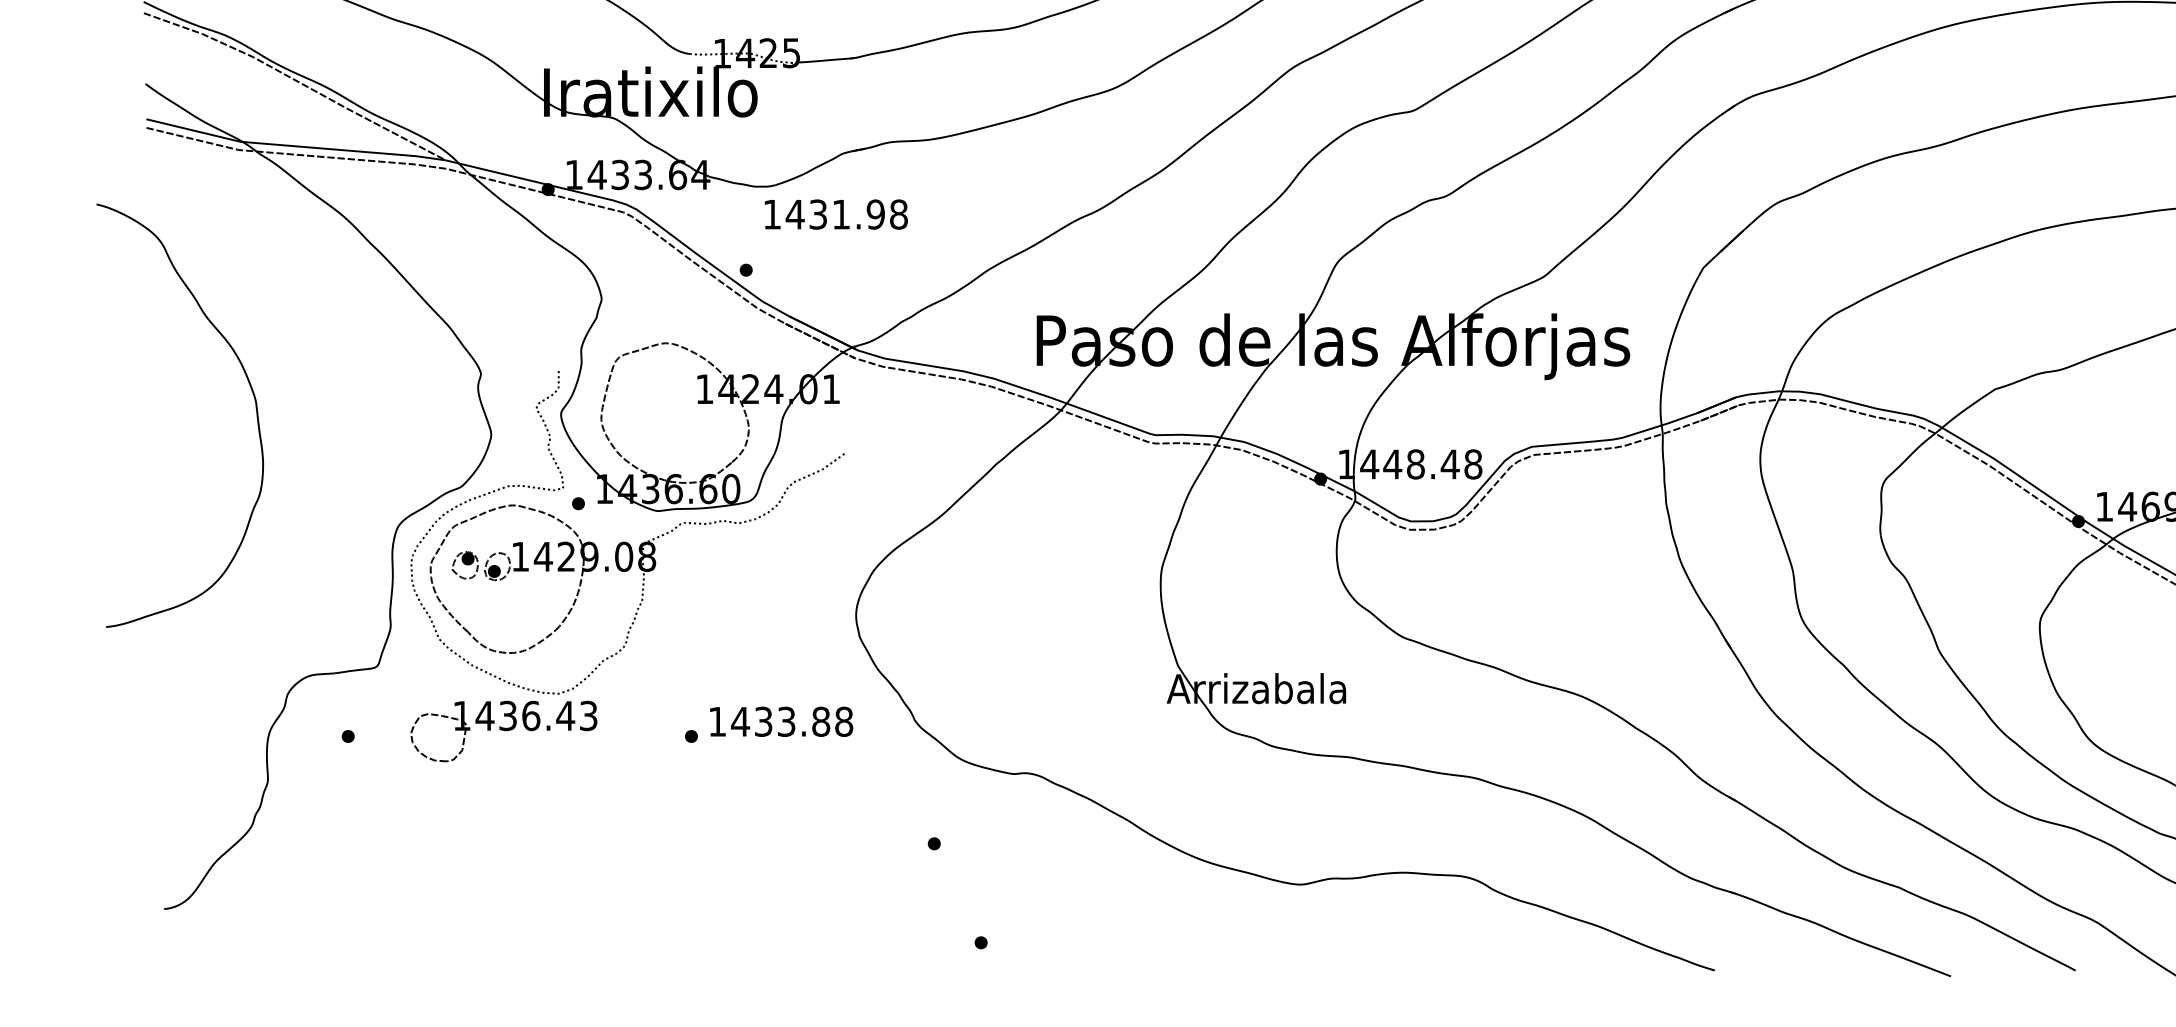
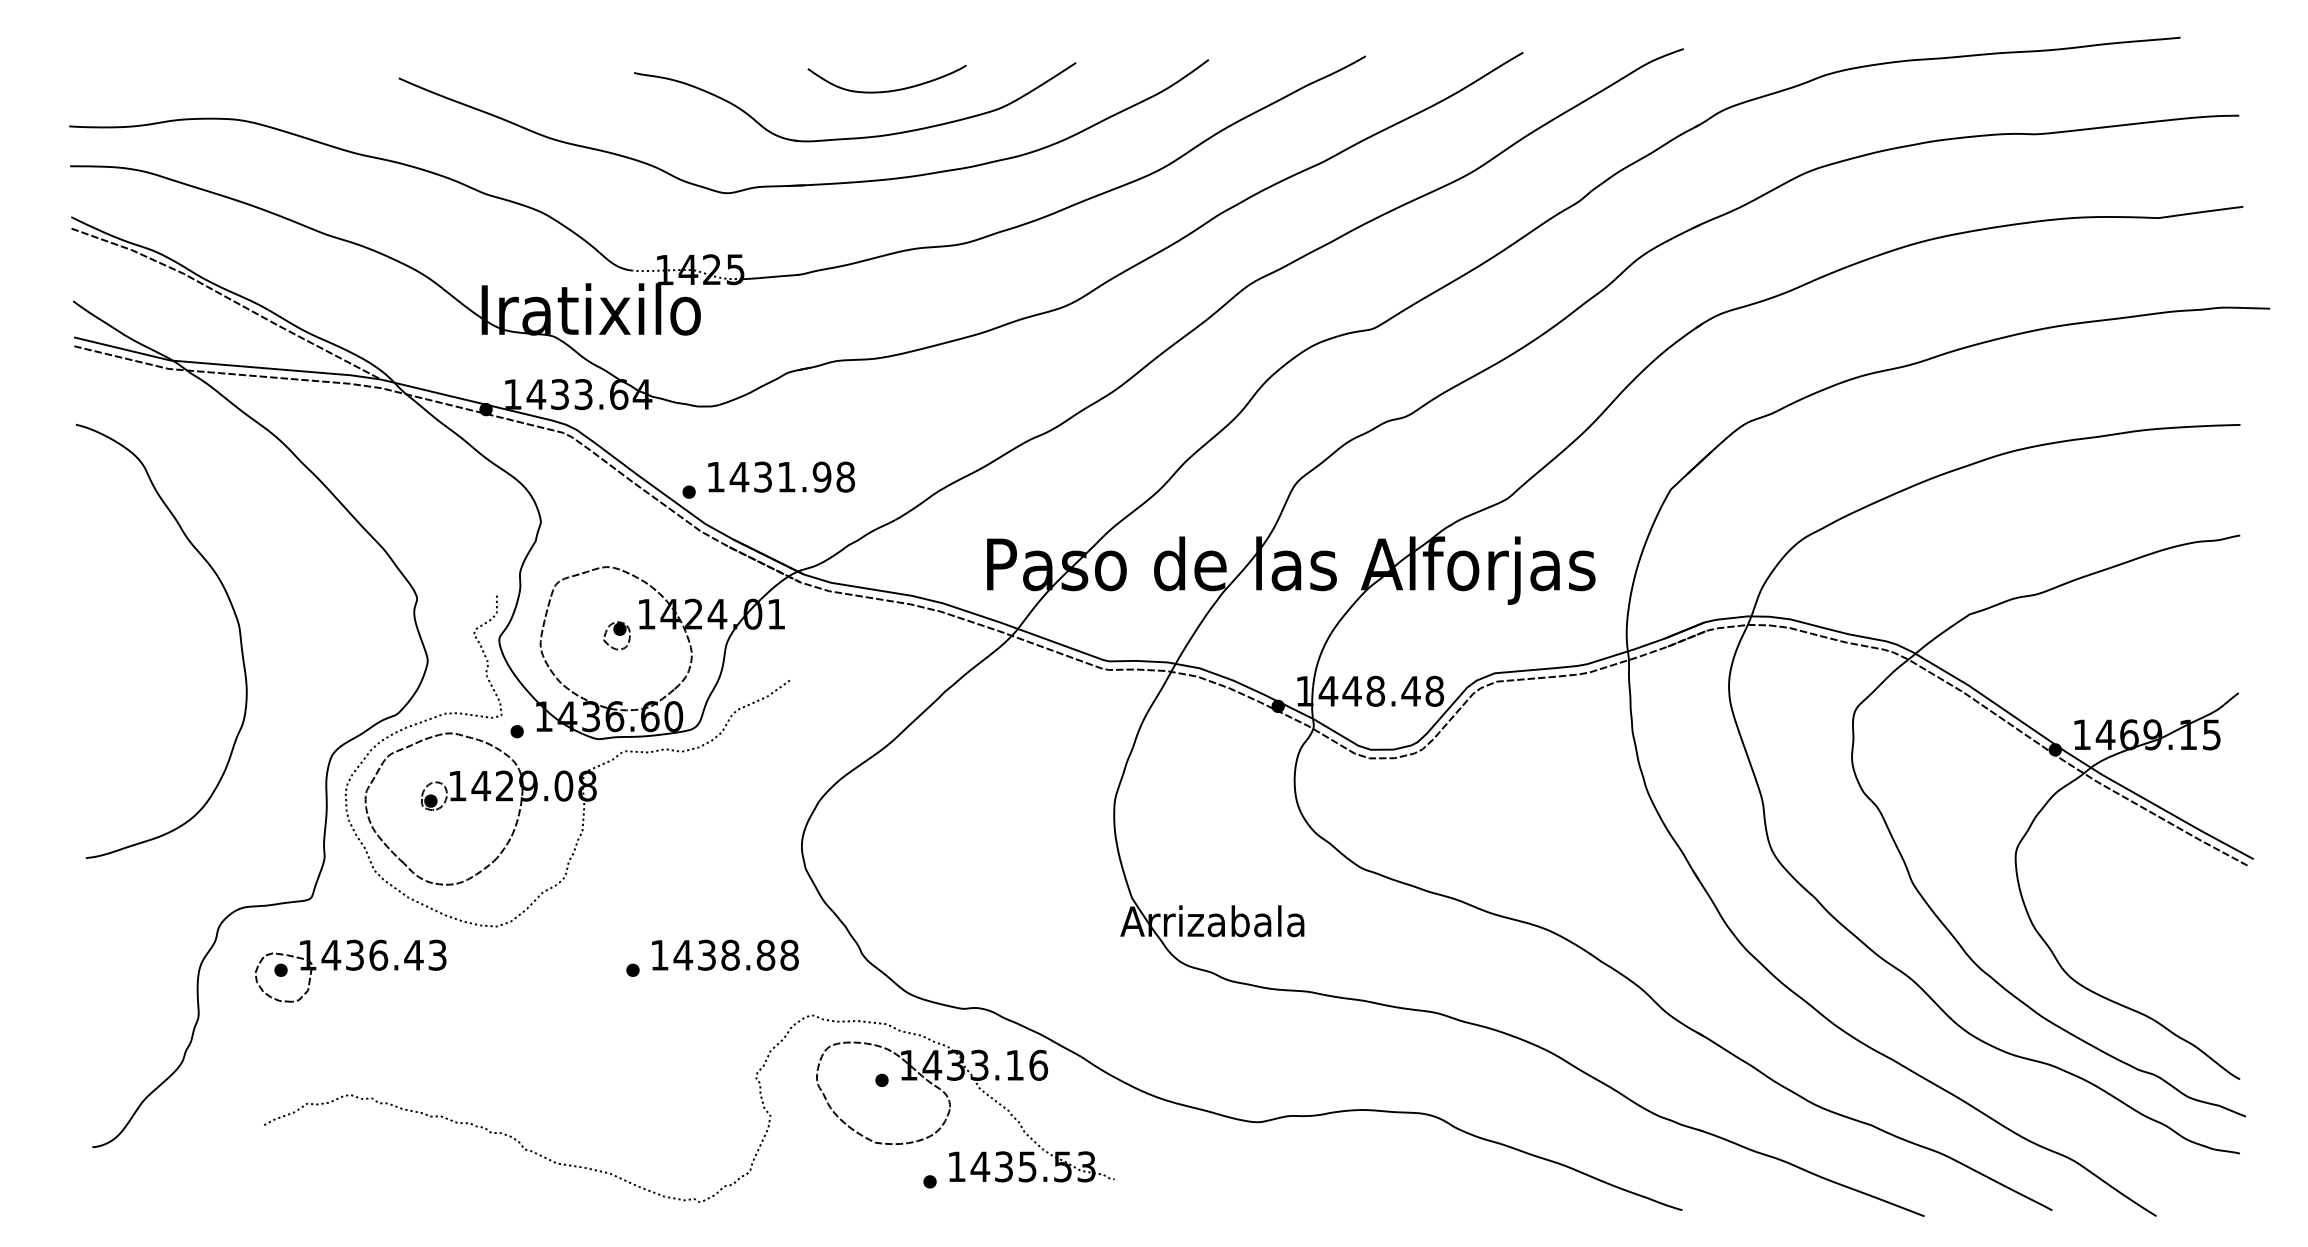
text: (836, 213) -> (781, 476), moved
part: (251, 390) -> (234, 615), moved
part: (464, 565) -> (616, 635), moved
text: (786, 721) -> (730, 954), 1433.88 -> 1438.88
part: (503, 730) -> (350, 970), moved
part: (814, 856) -> (759, 1093), added

